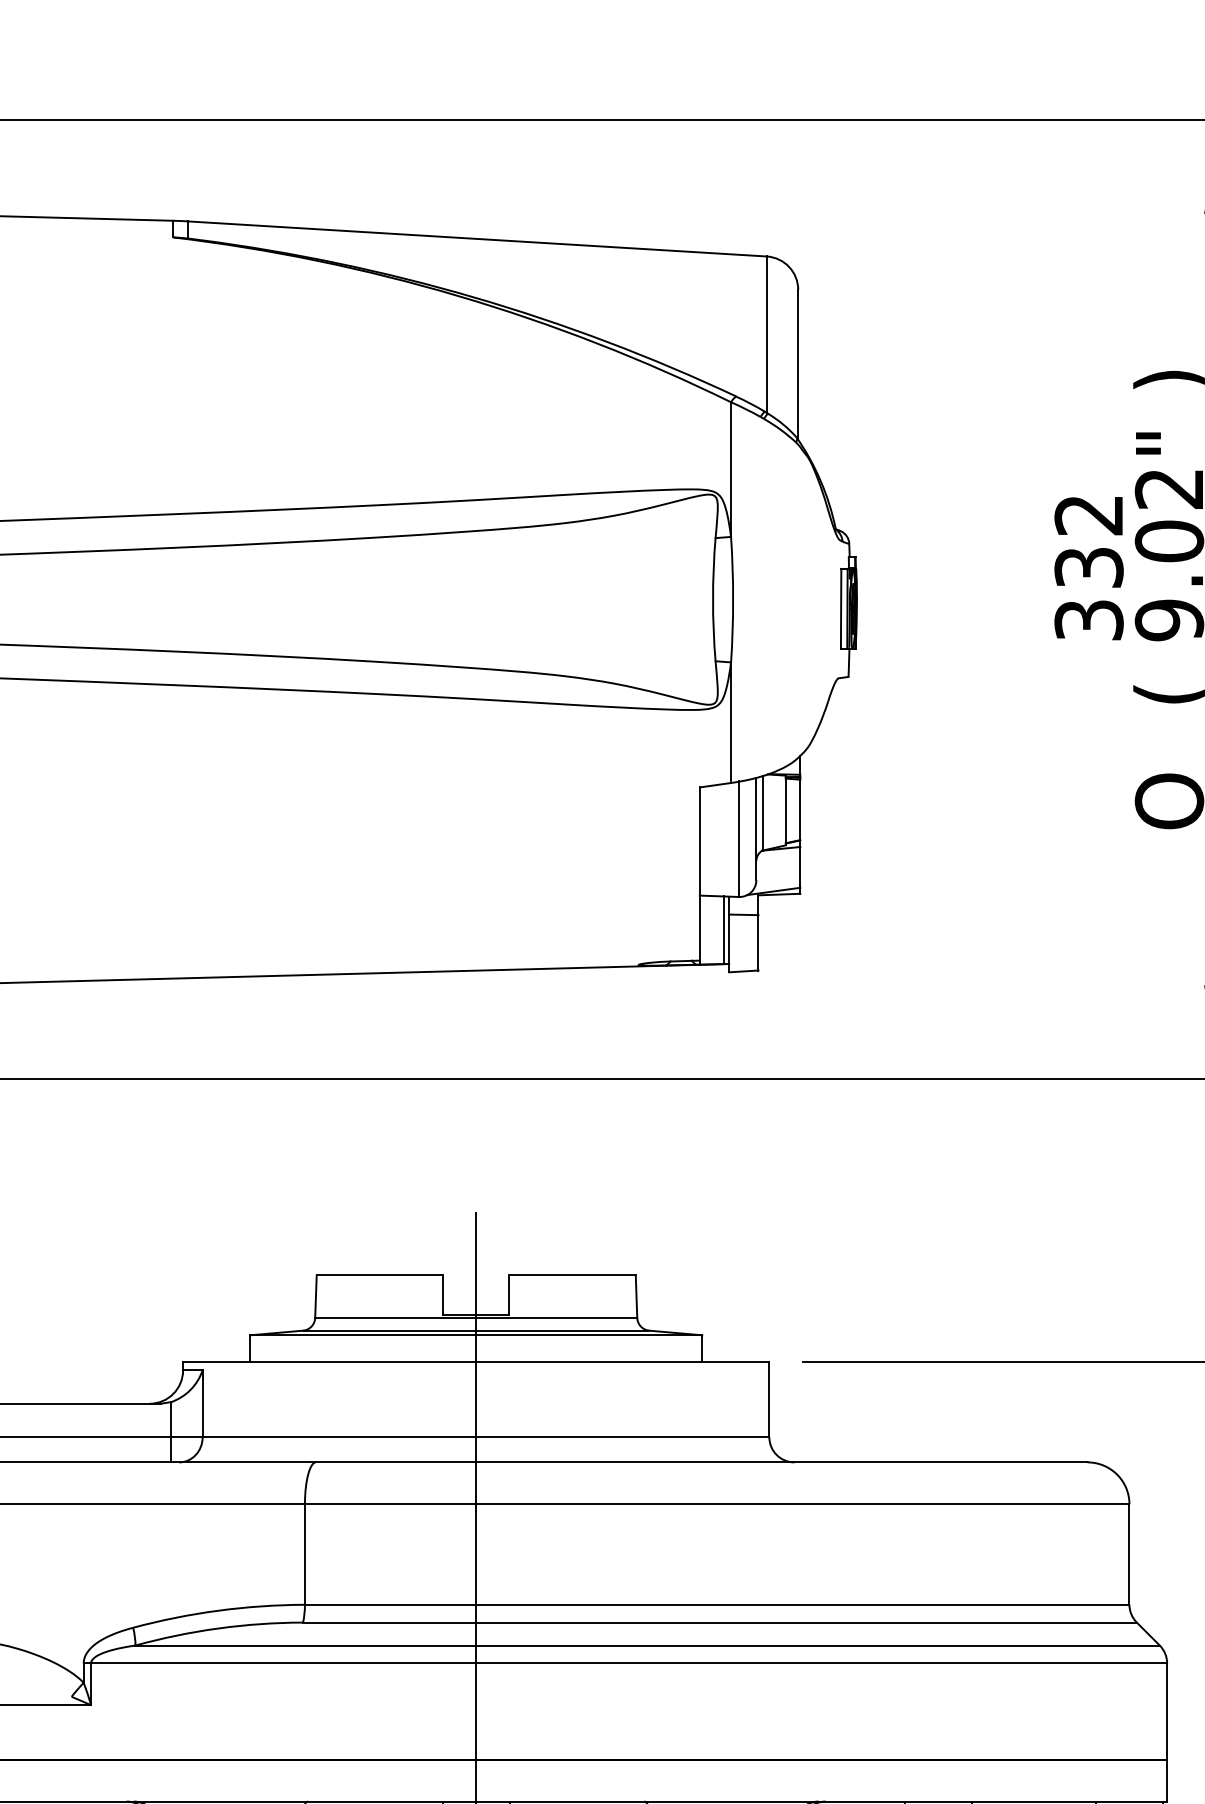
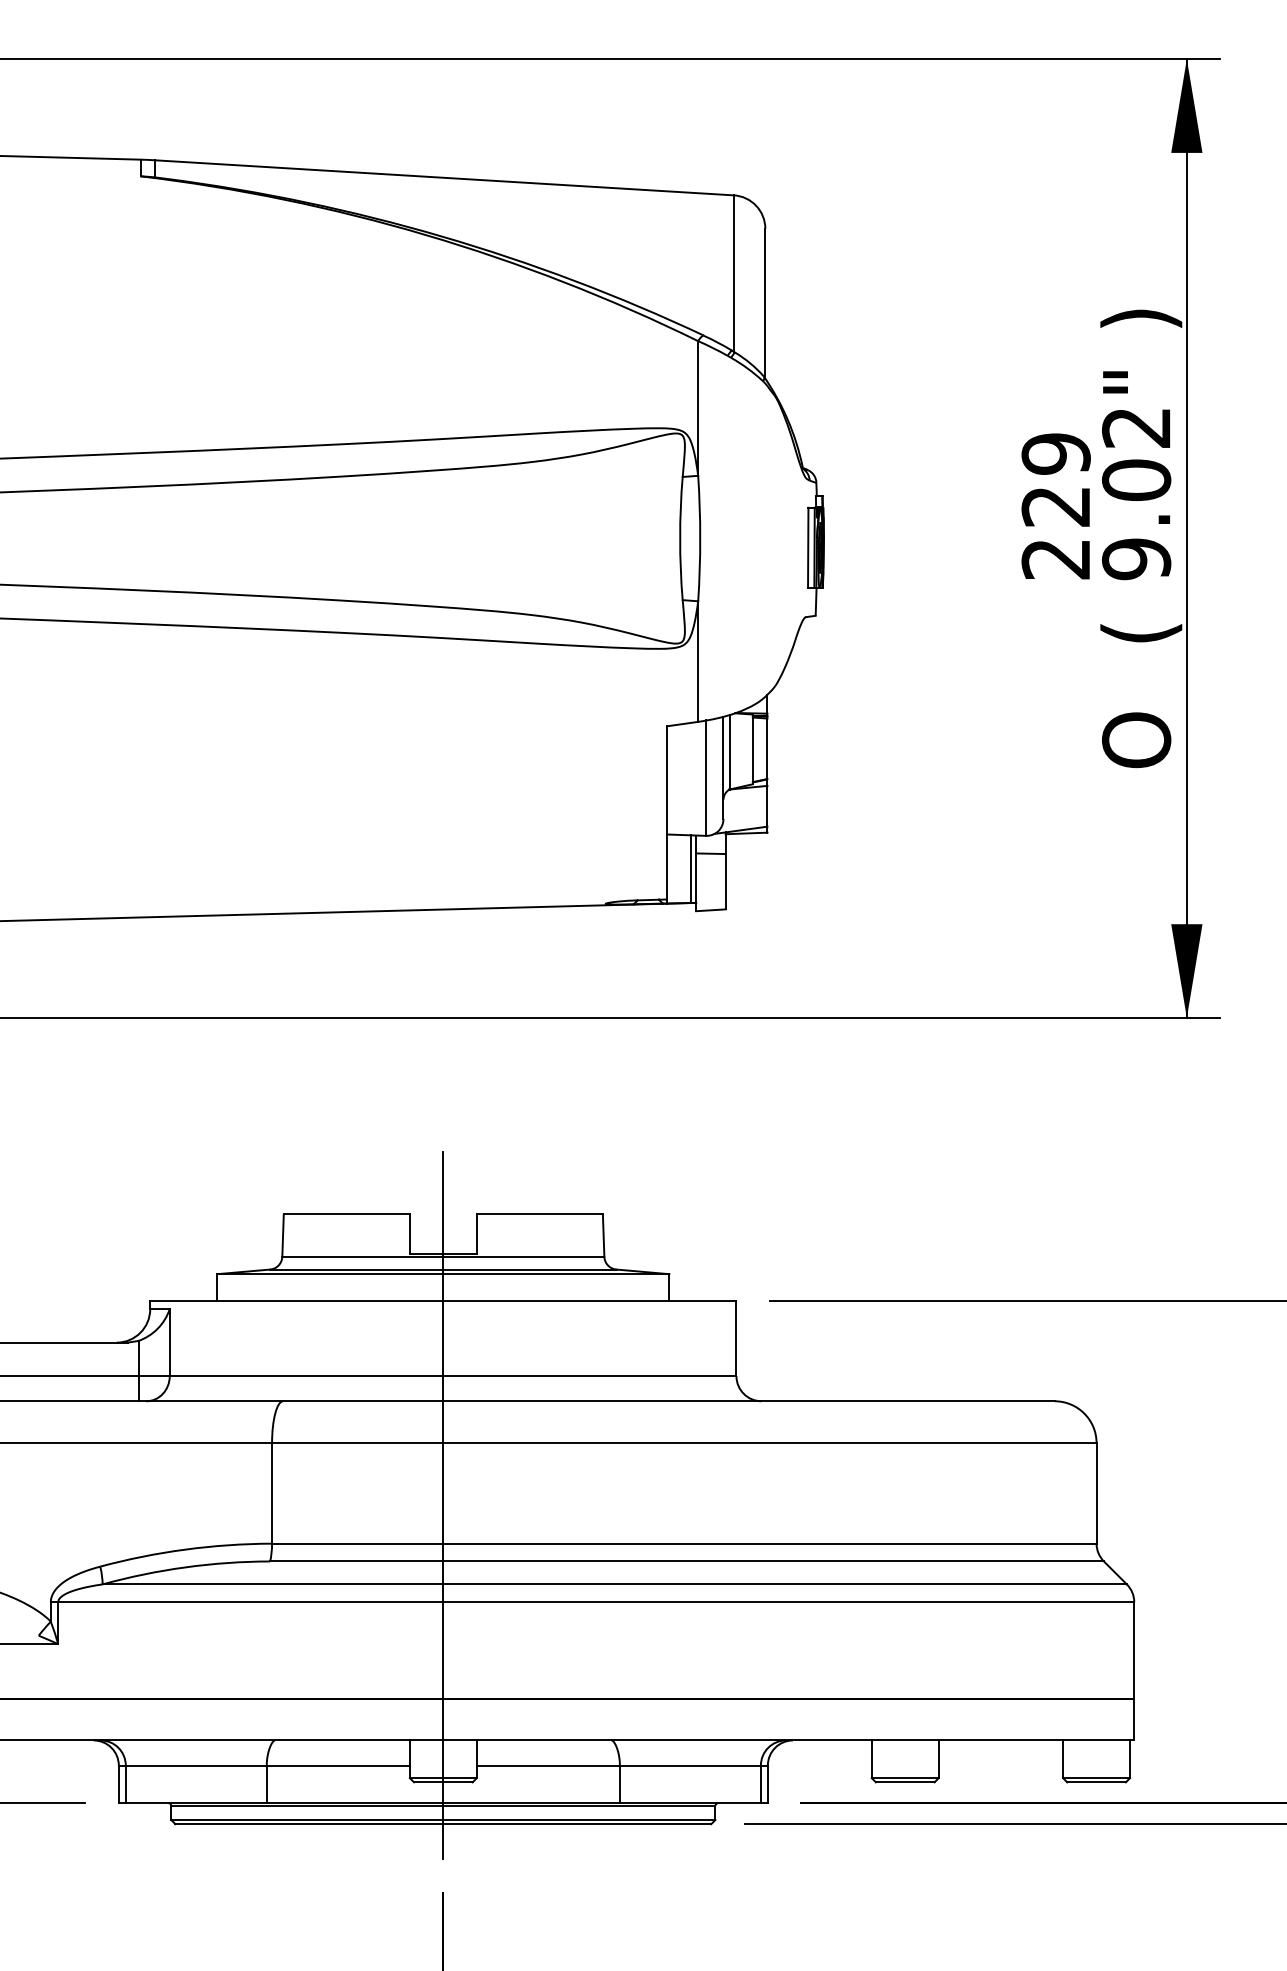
text: (1088, 567) -> (1055, 506), 332 -> 229

